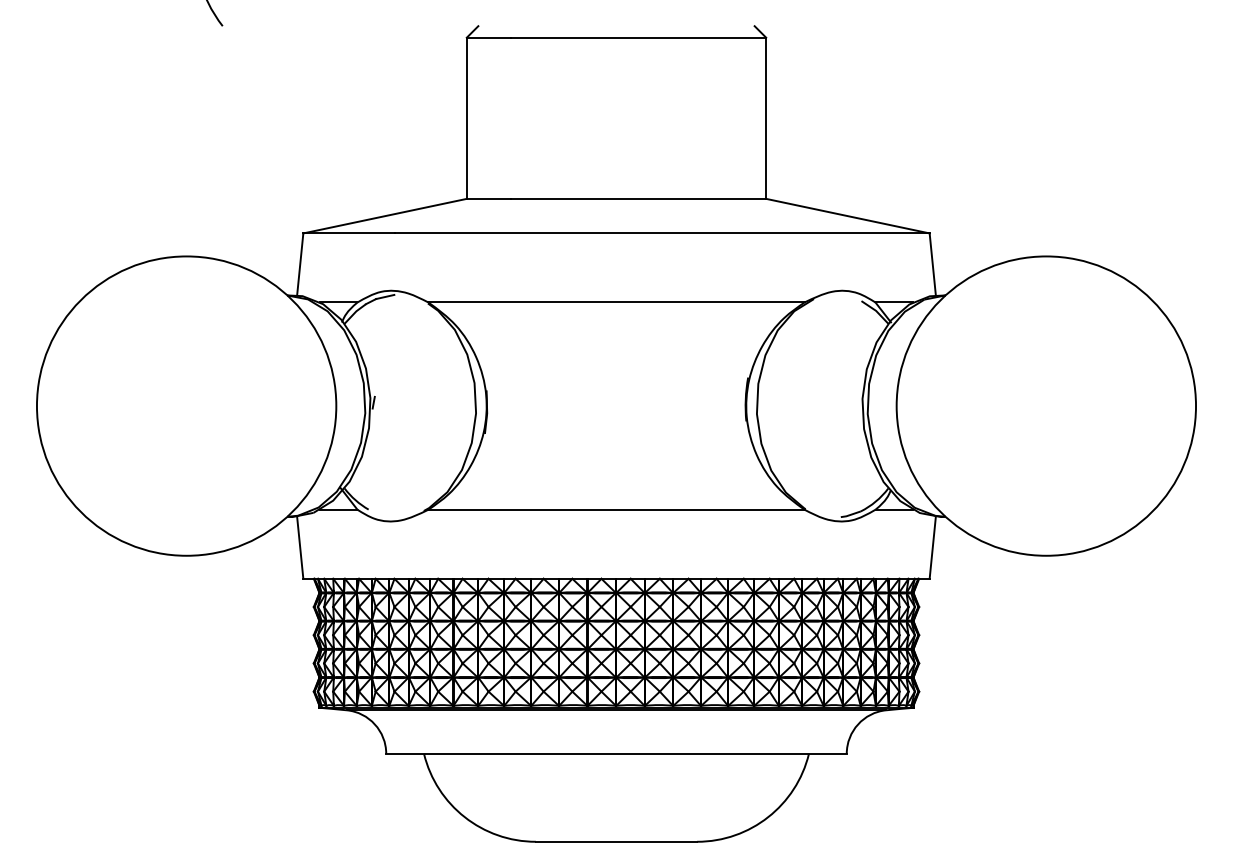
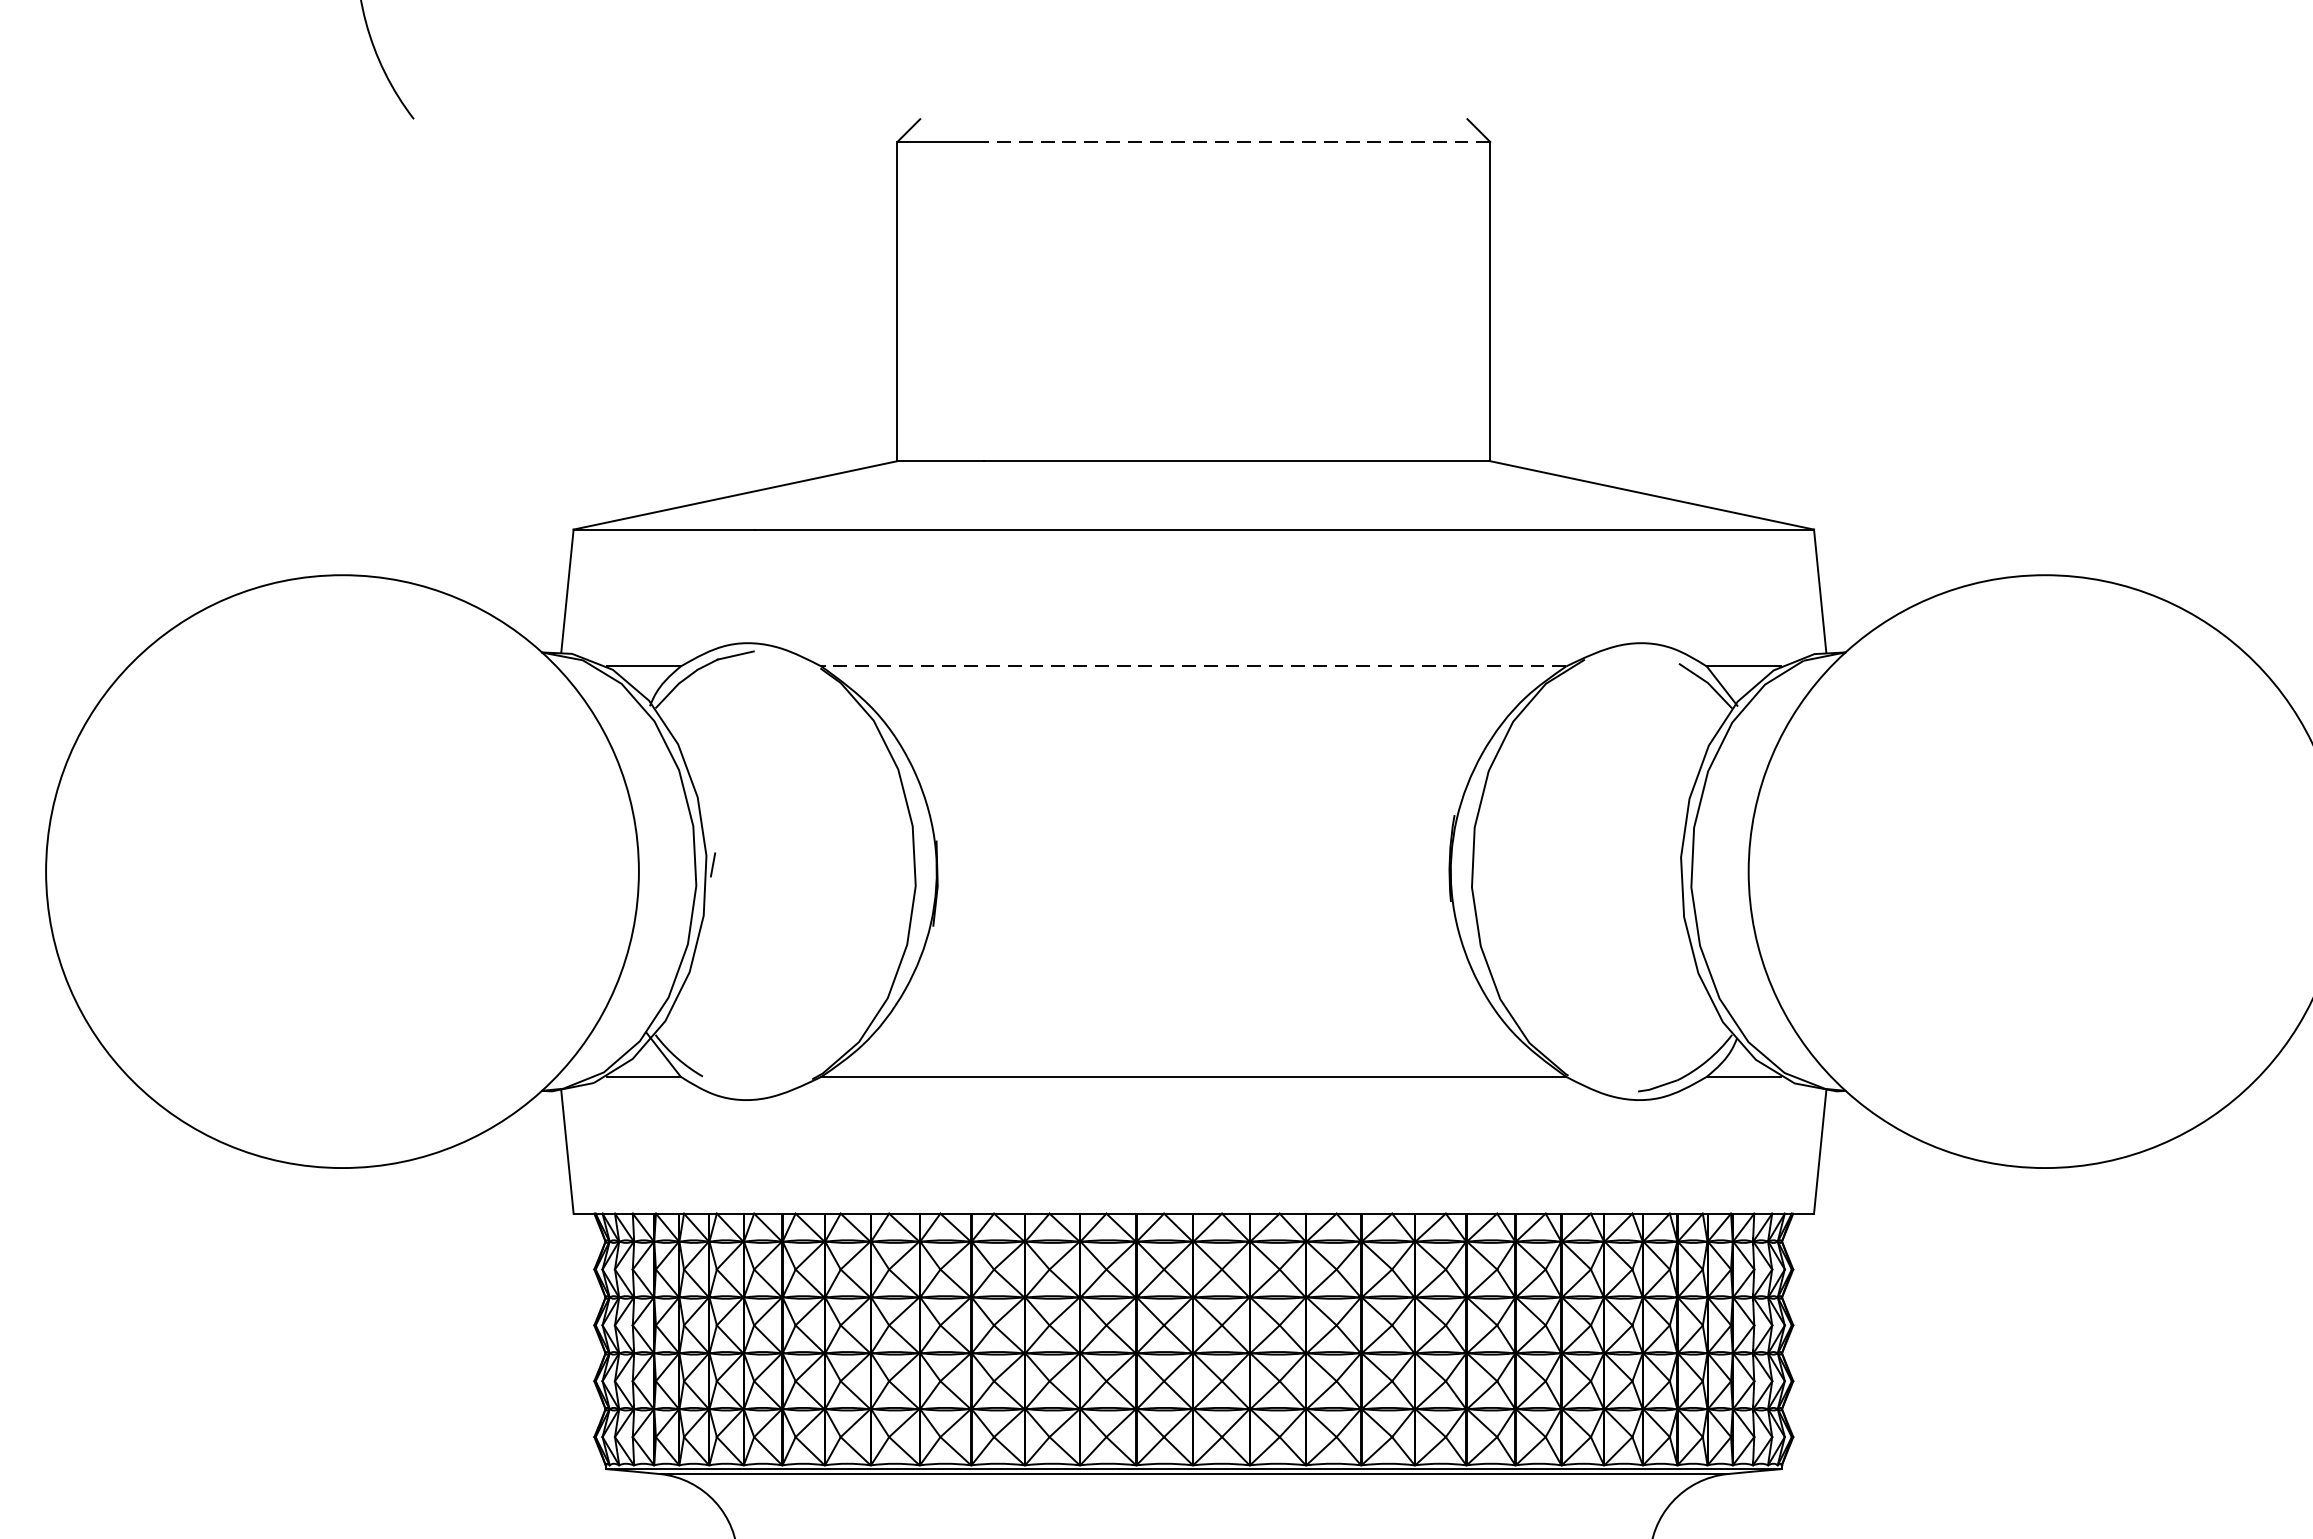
line: (638, 37) -> (1237, 141), solid -> dashed
line: (616, 302) -> (1193, 666), solid -> dashed

